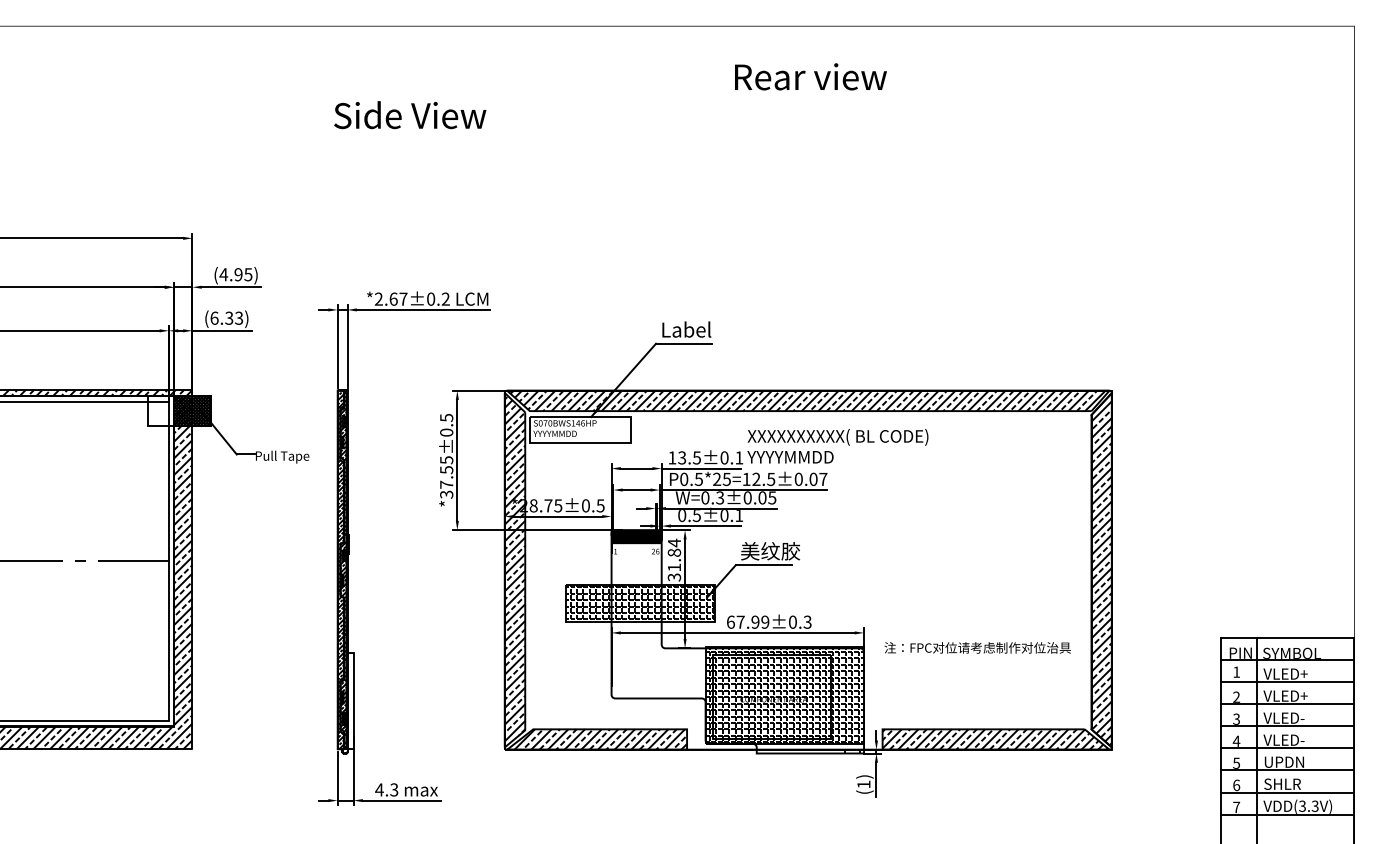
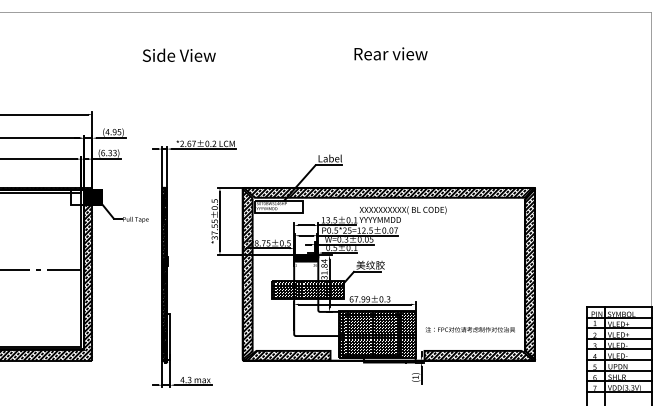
text: (809, 75) -> (390, 53), moved
text: (408, 113) -> (178, 54), moved
text: (975, 647) -> (469, 329), moved

